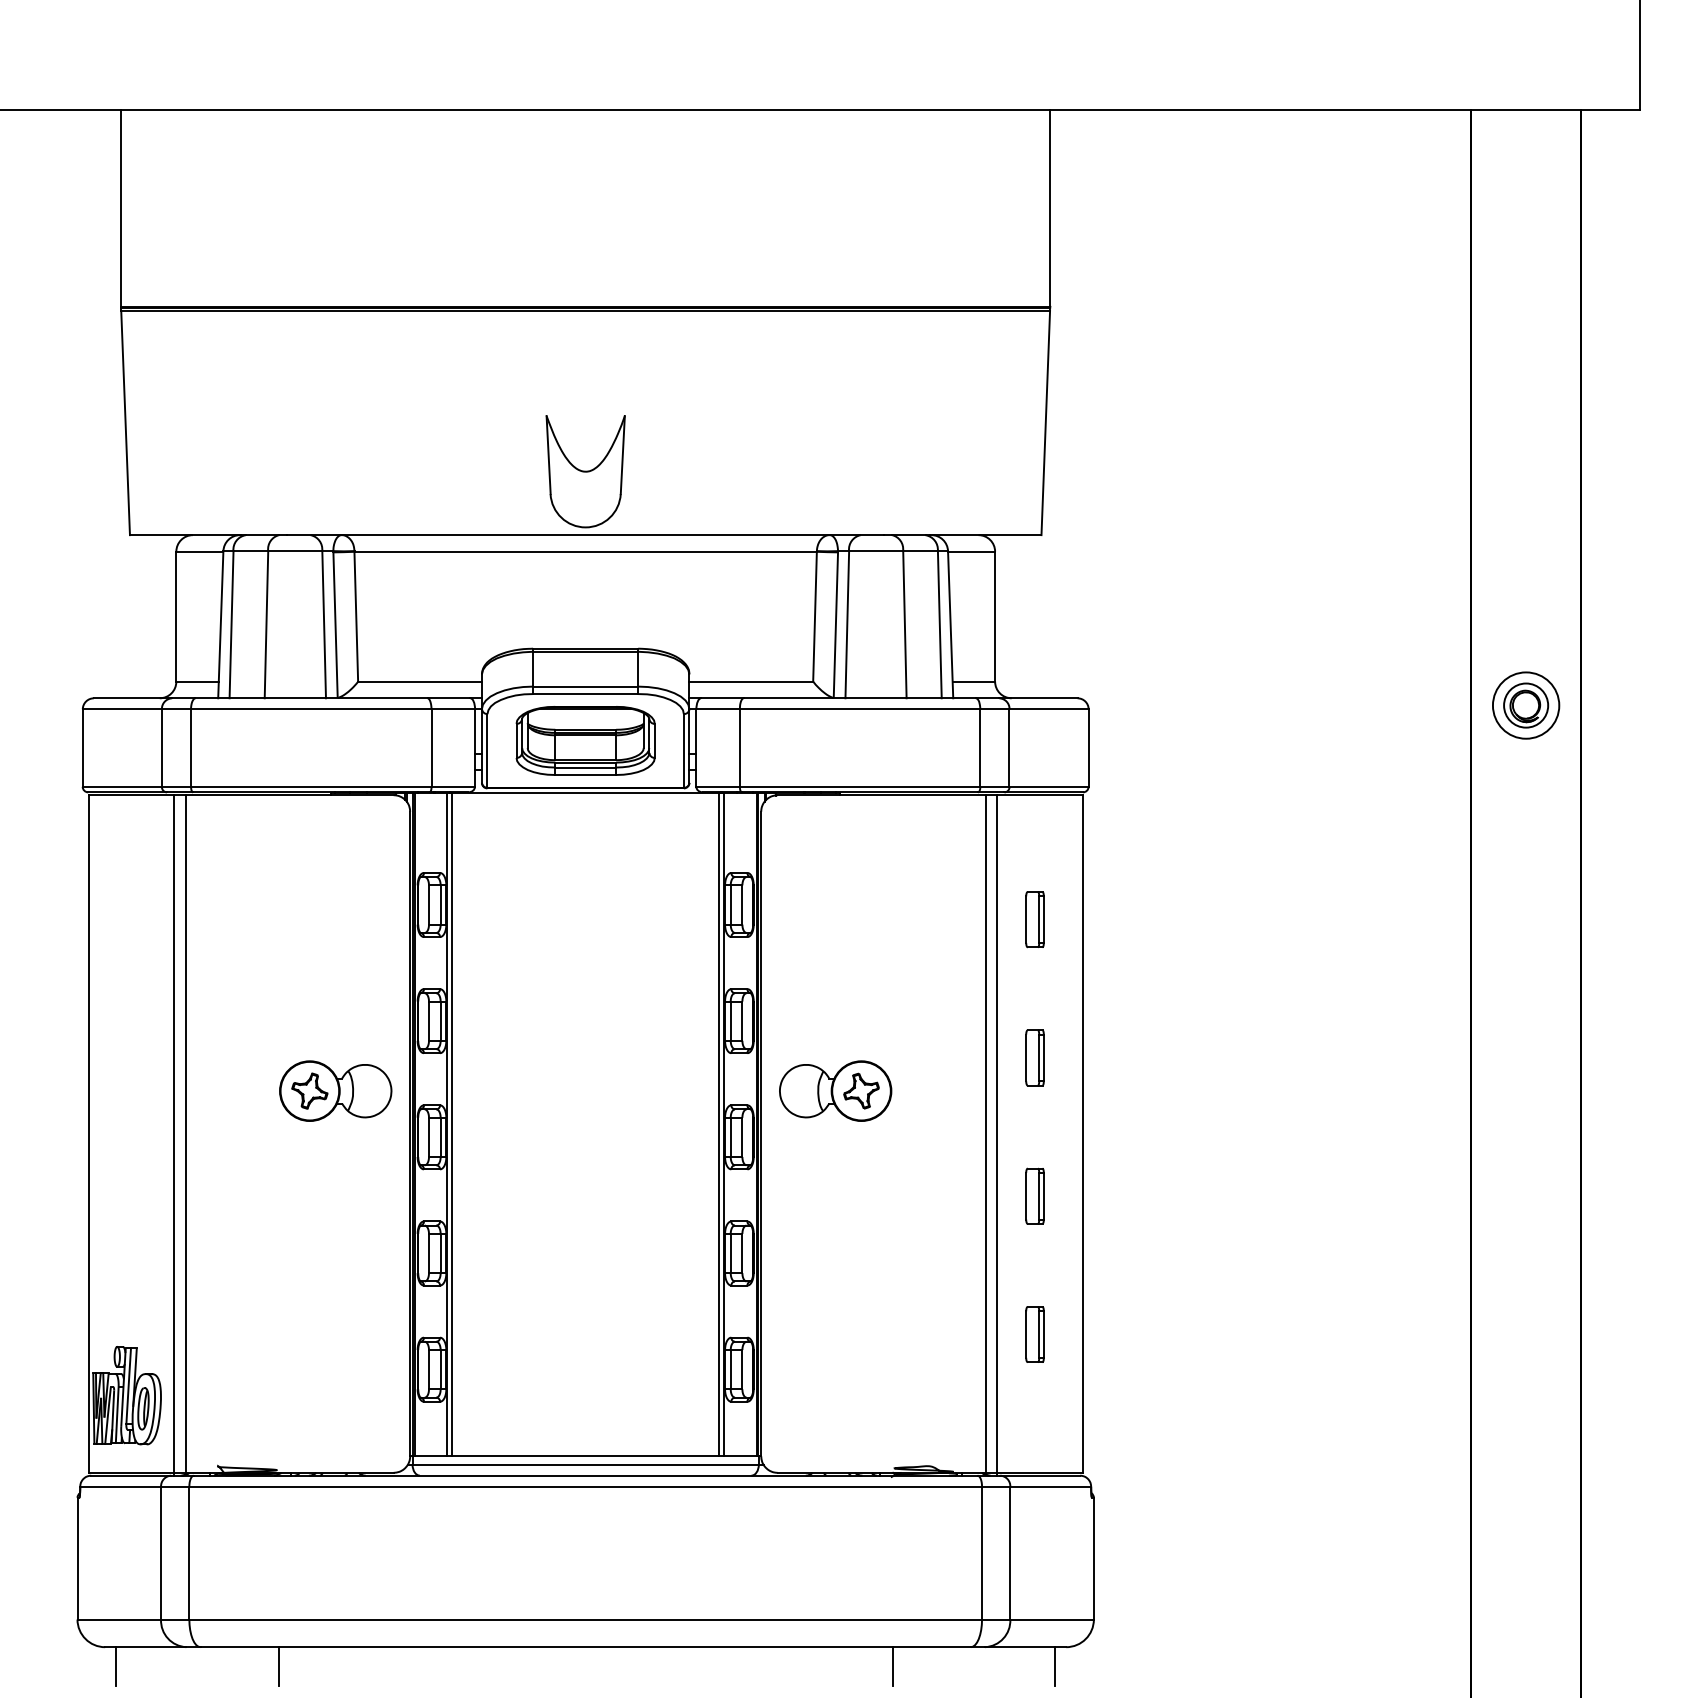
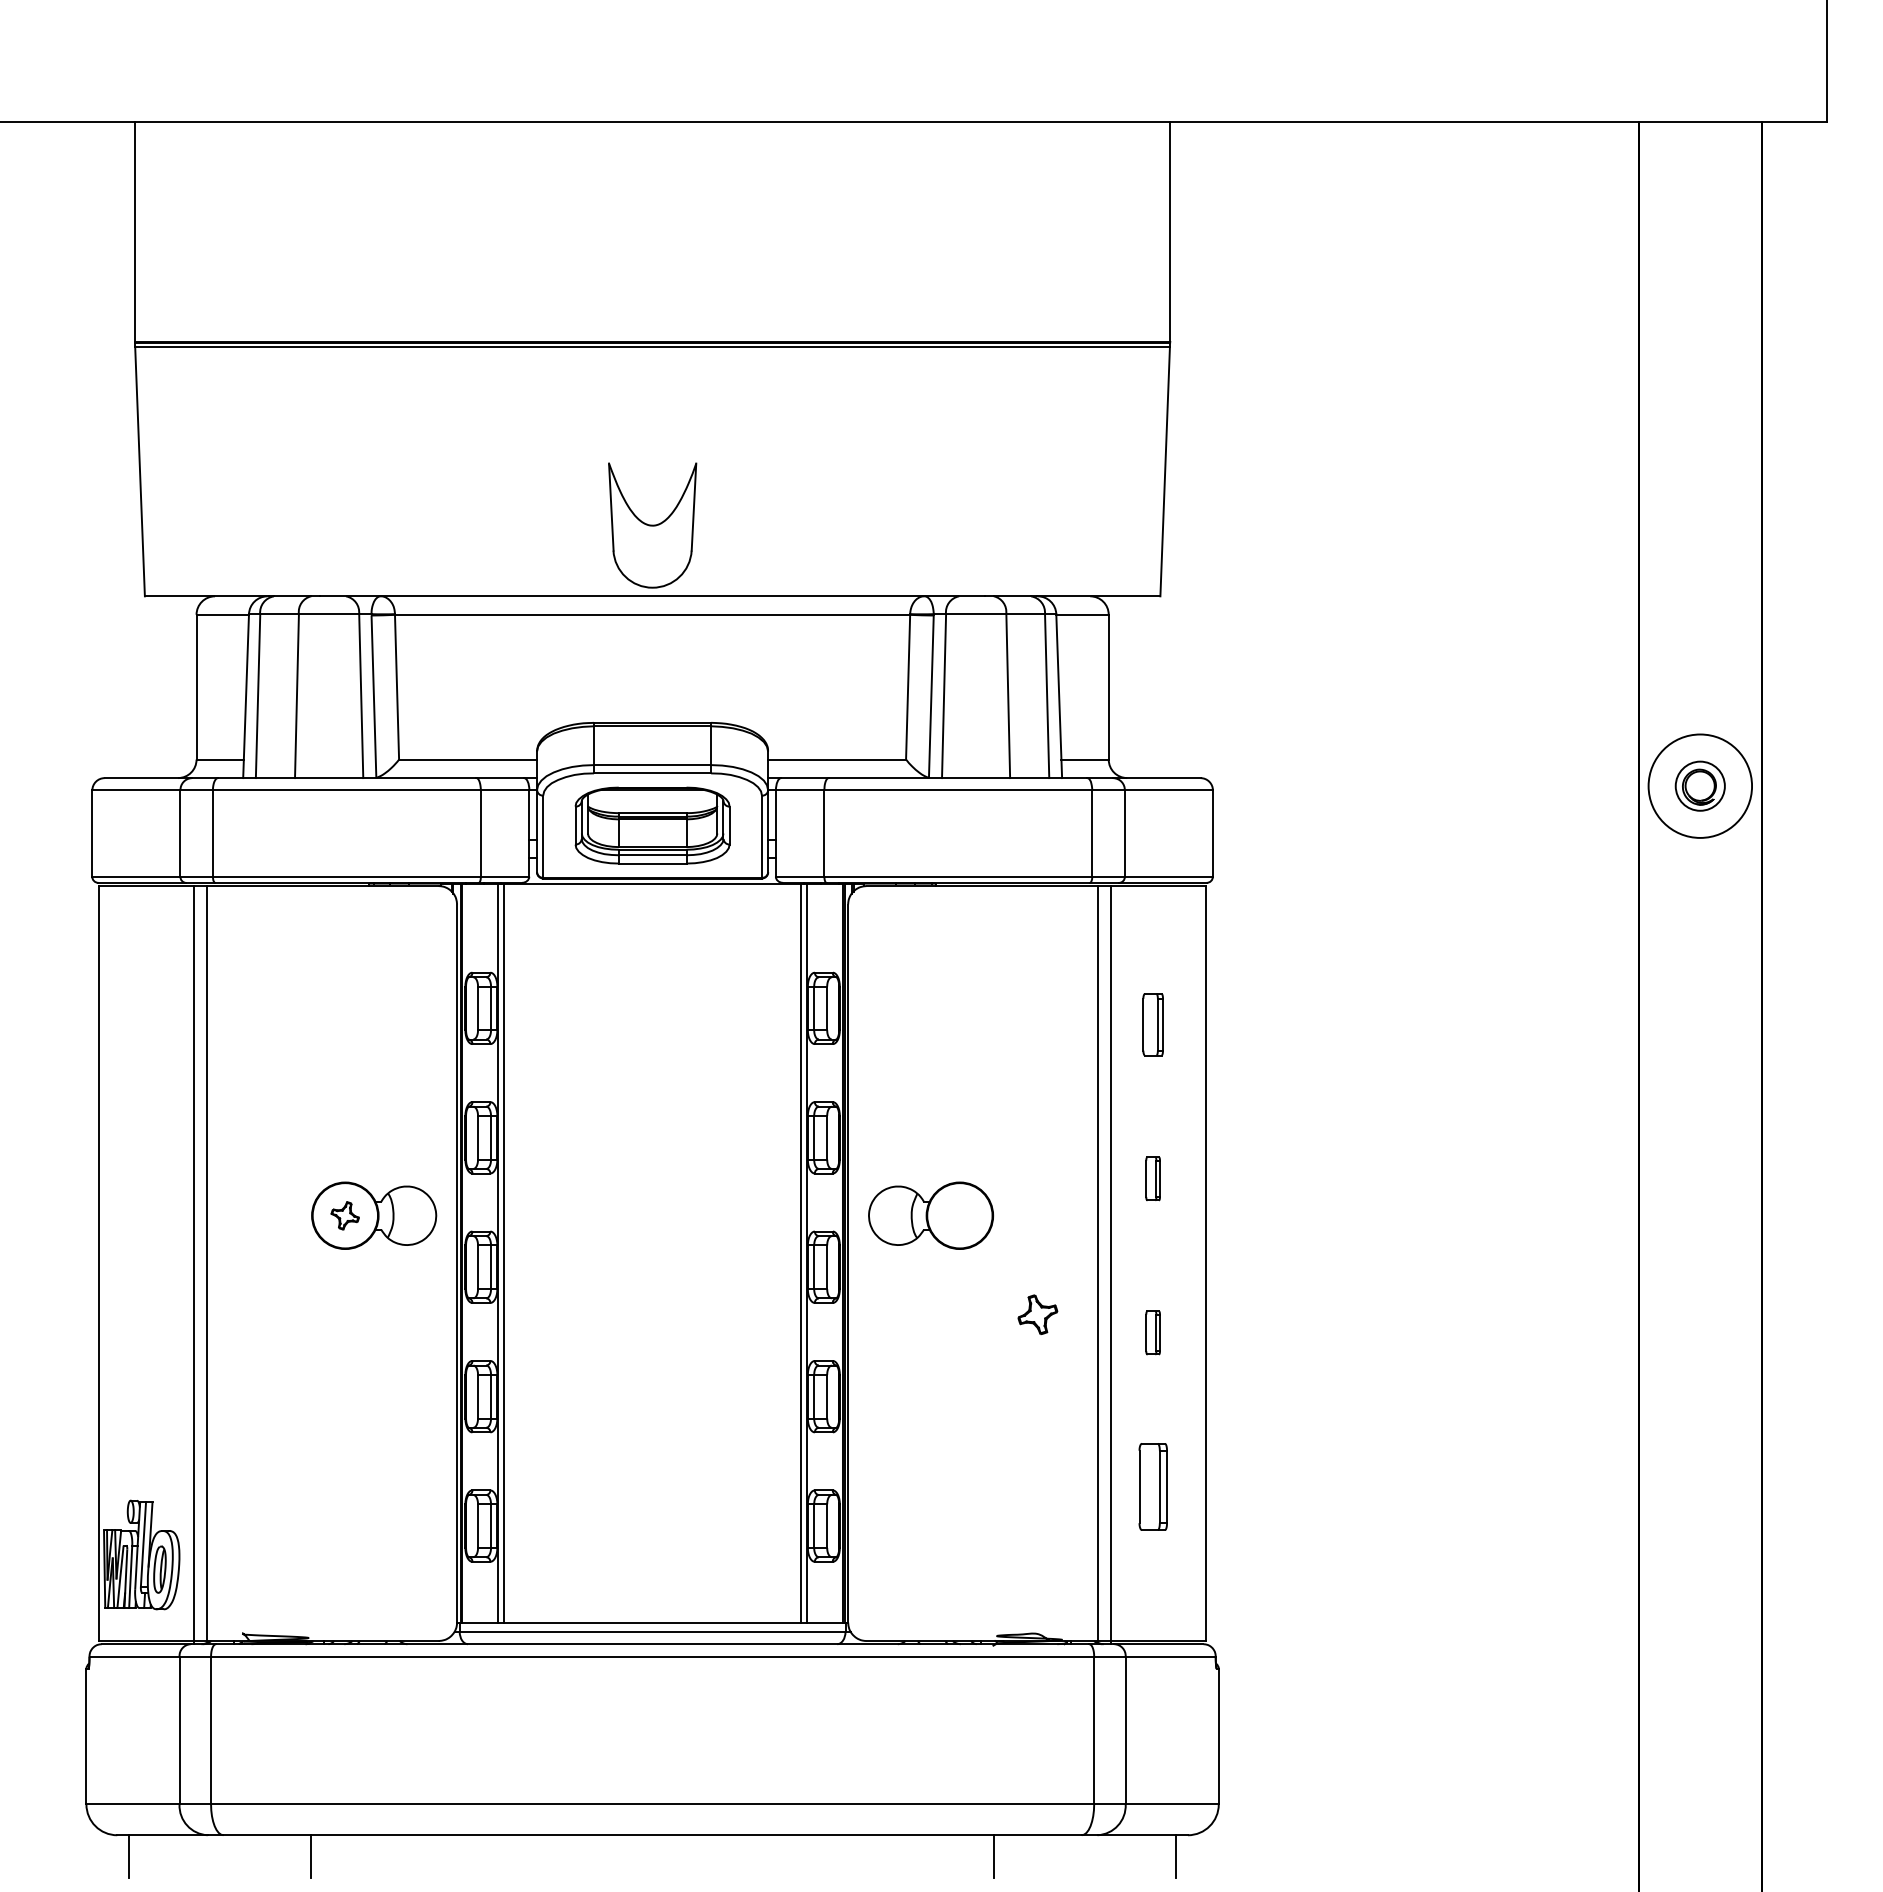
circle: (1526, 705) -> (1700, 786), size x1.4
part: (1034, 1057) -> (1152, 1178), size x0.7
part: (309, 1090) -> (344, 1215), size x0.7
part: (861, 1090) -> (1037, 1314), moved
part: (1034, 1195) -> (1152, 1332), size x0.7
part: (1034, 1334) -> (1152, 1486), size x1.4

